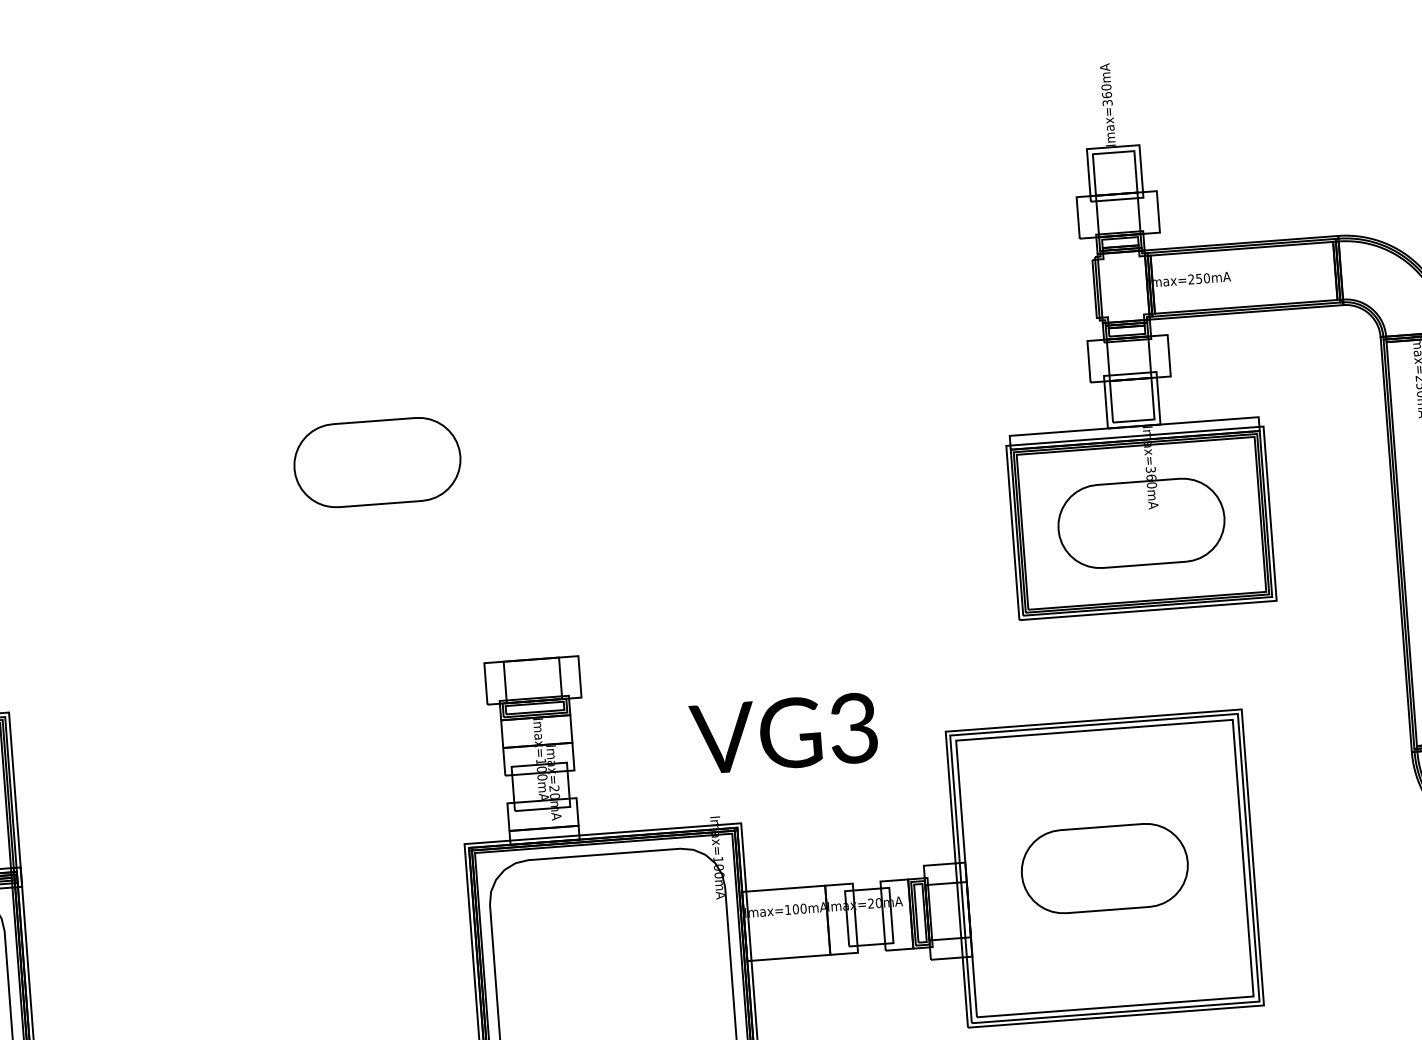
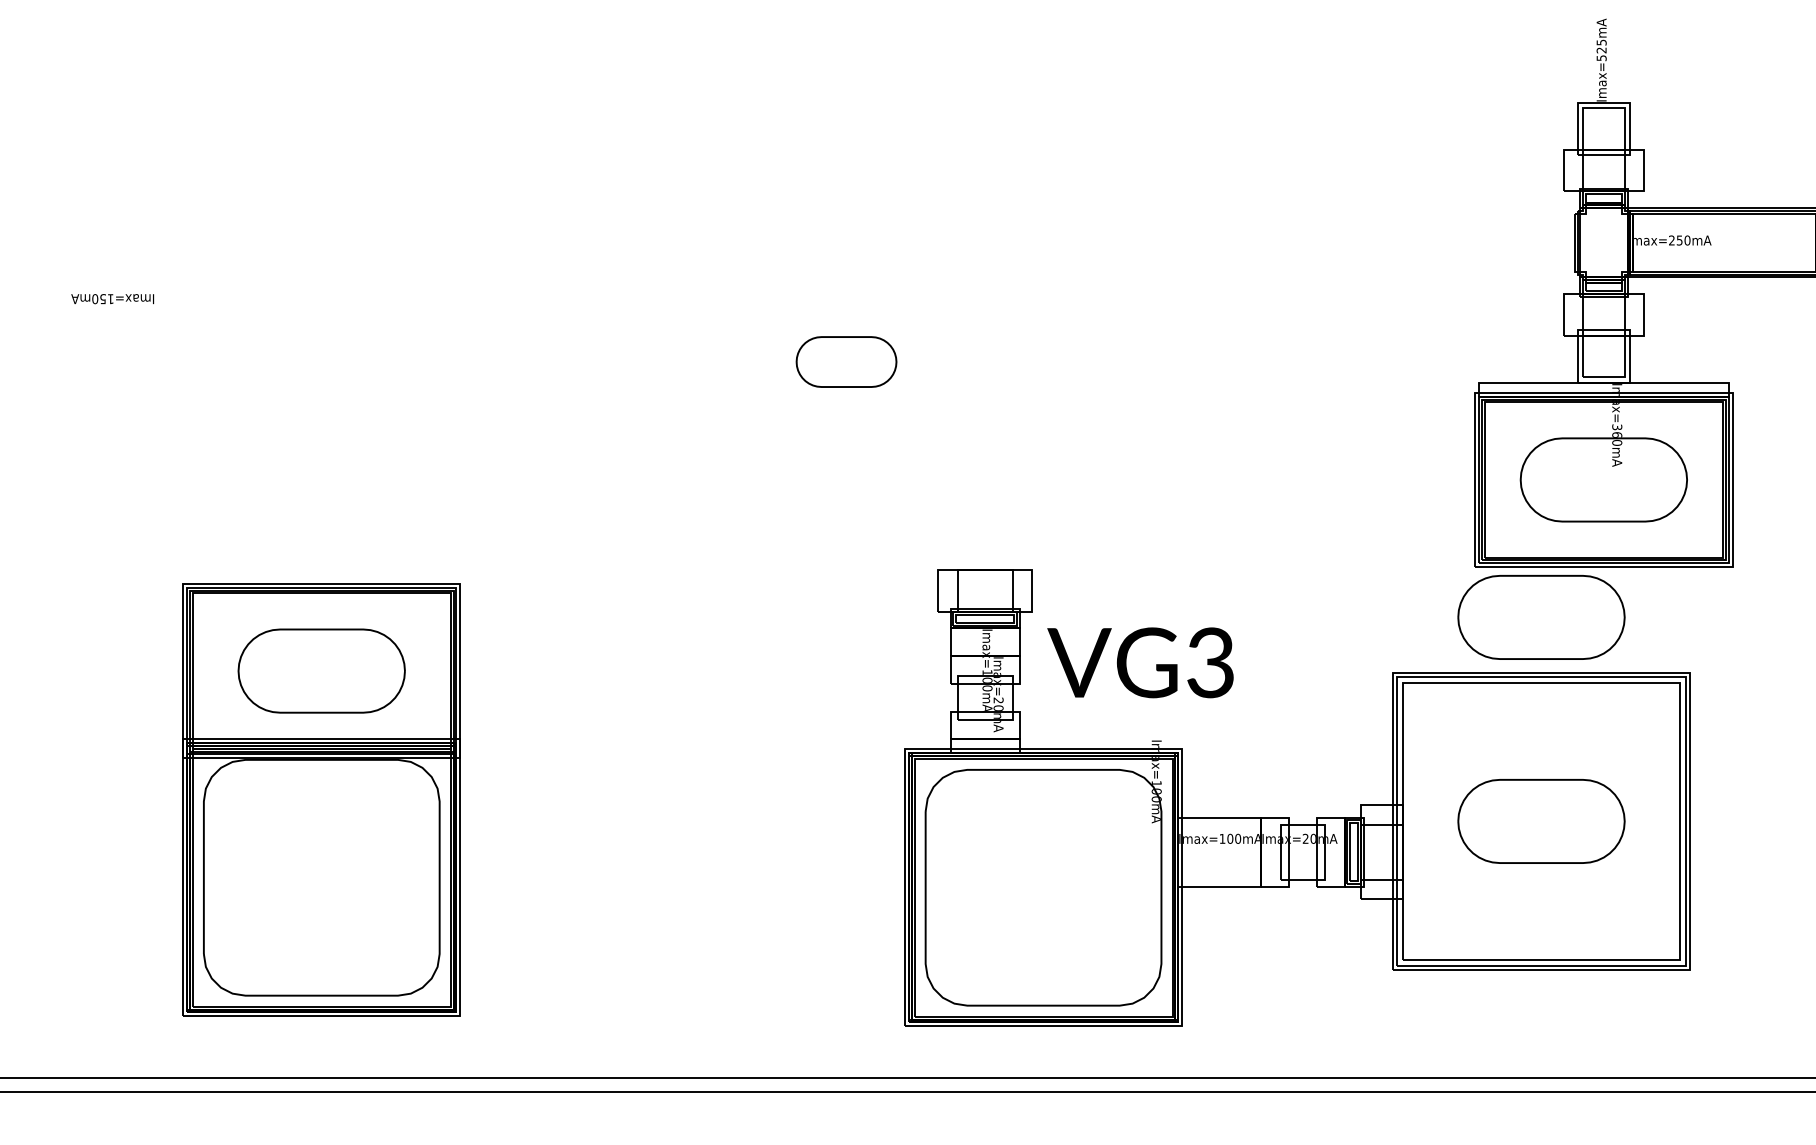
text: (1106, 94) -> (1601, 49), Imax=360mA -> Imax=525mA
part: (377, 462) -> (846, 361), size x0.6
part: (1089, 665) -> (1541, 617), added
text: (783, 733) -> (1140, 662), moved

